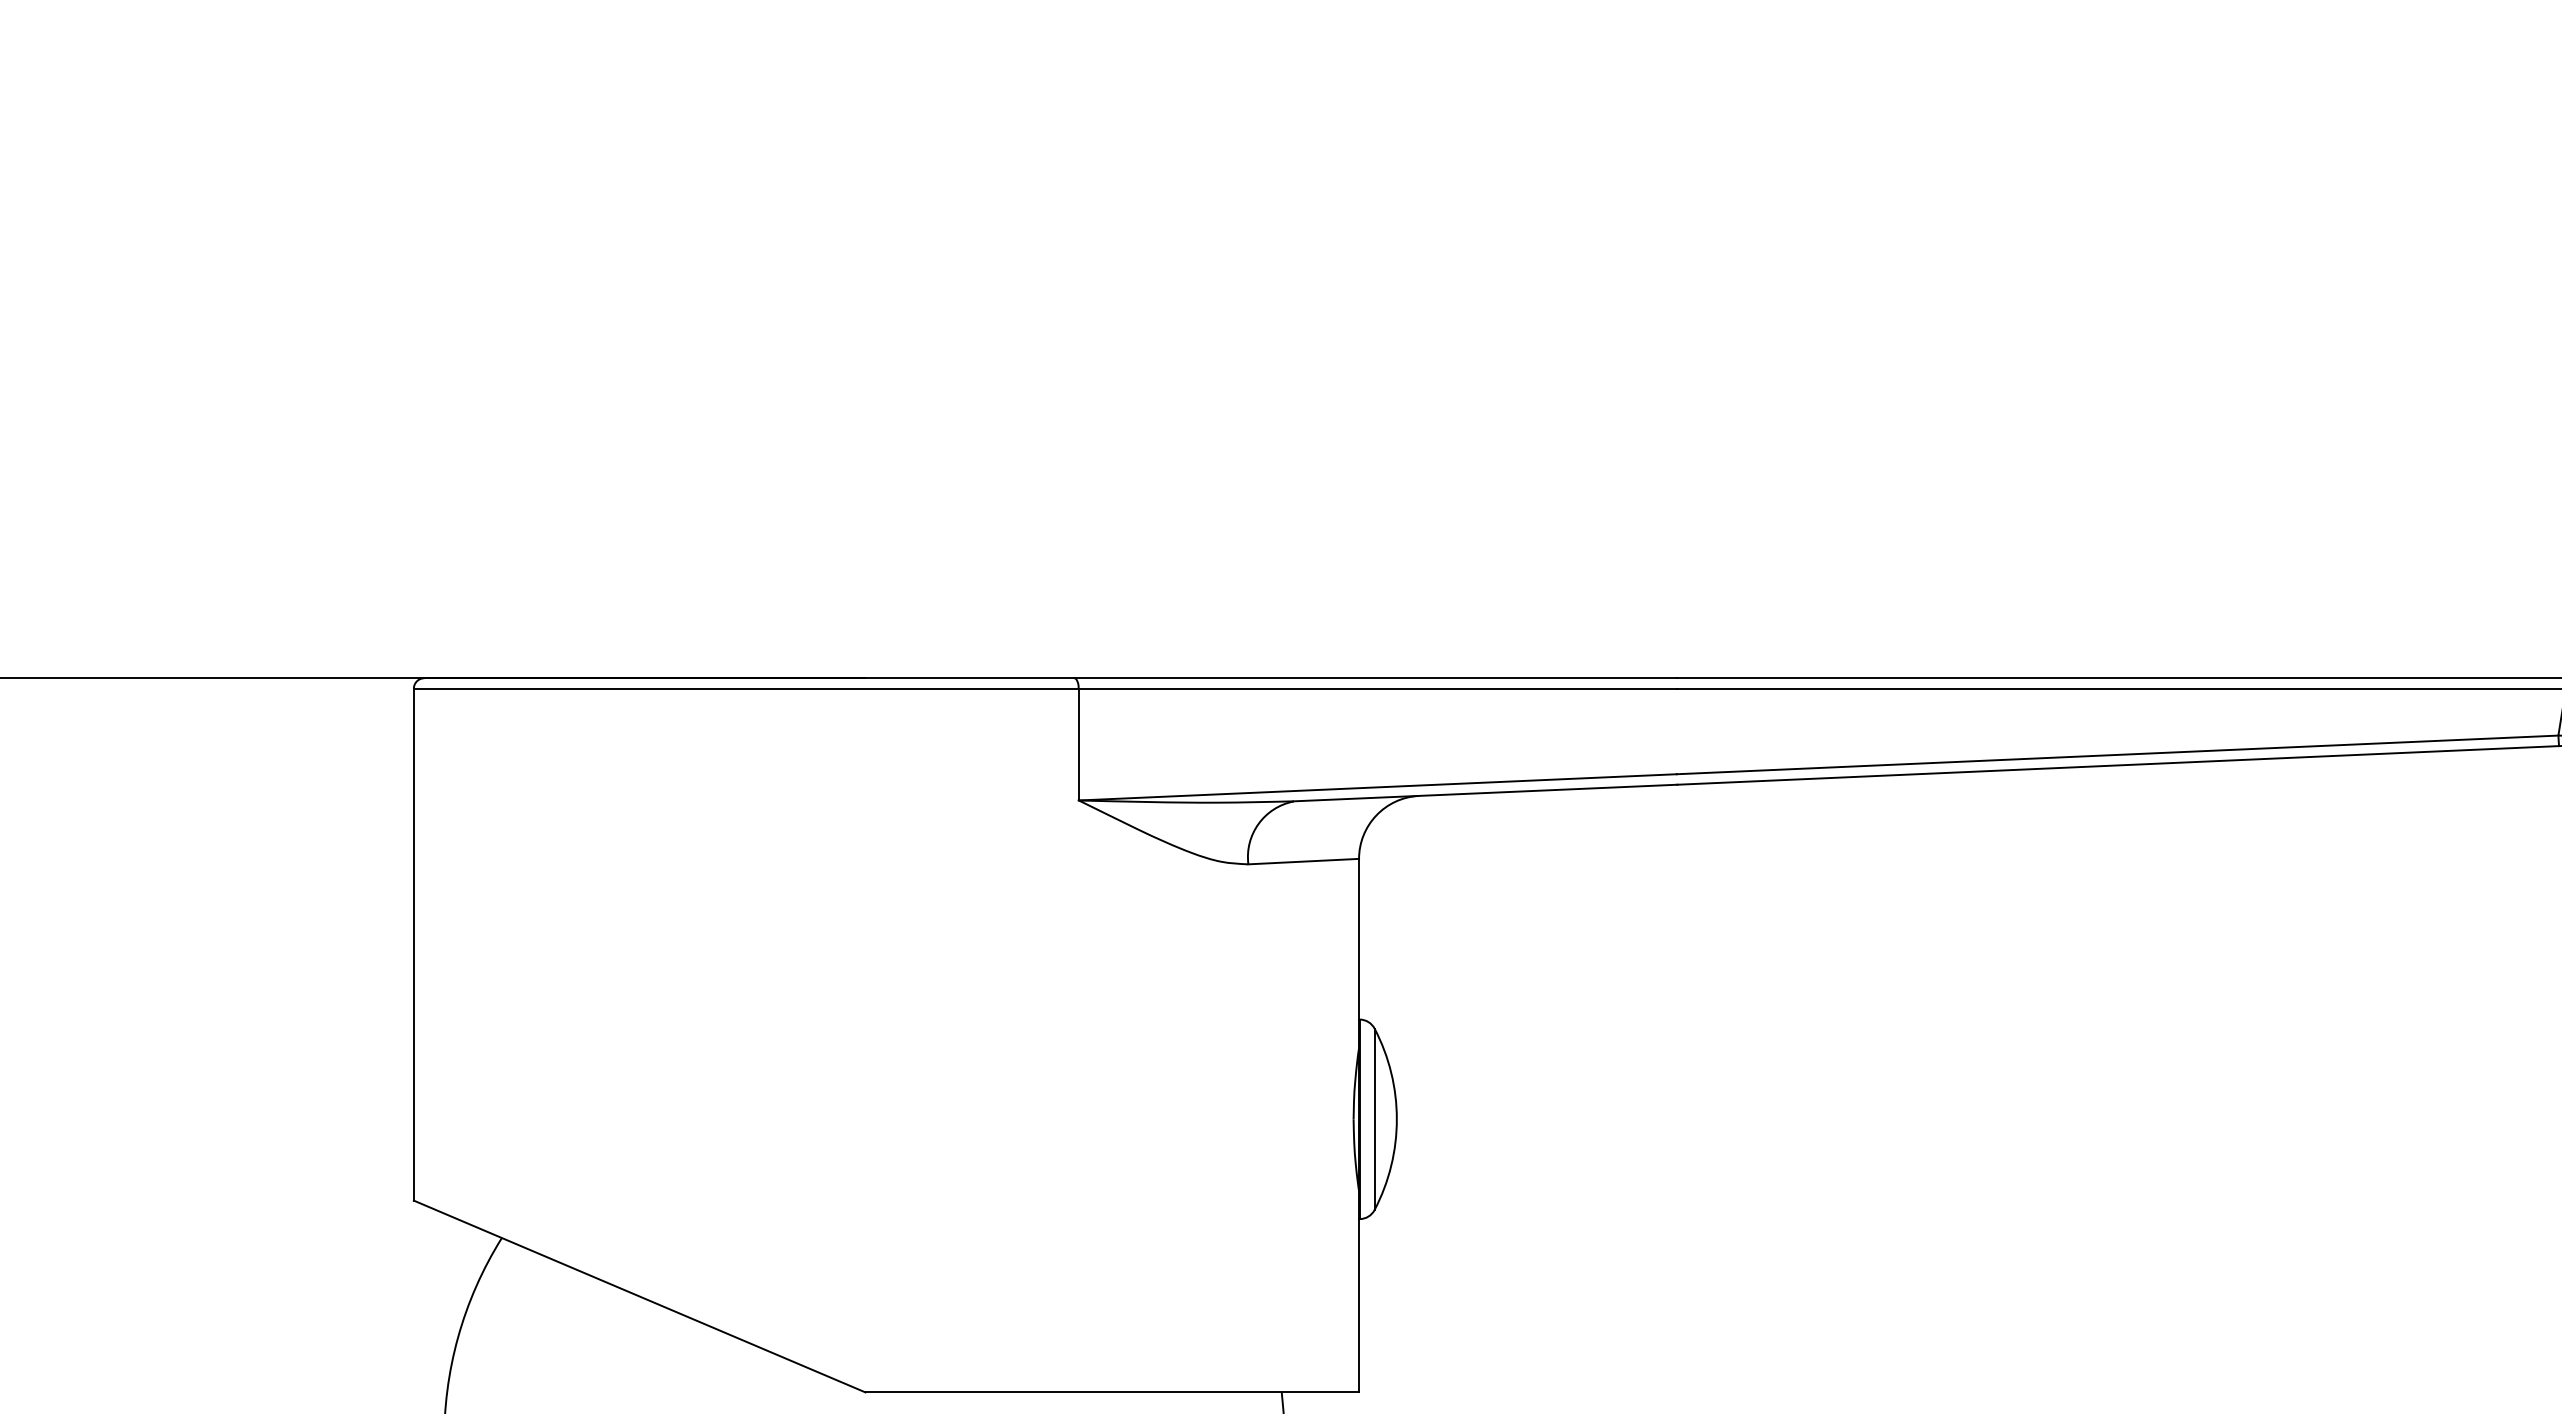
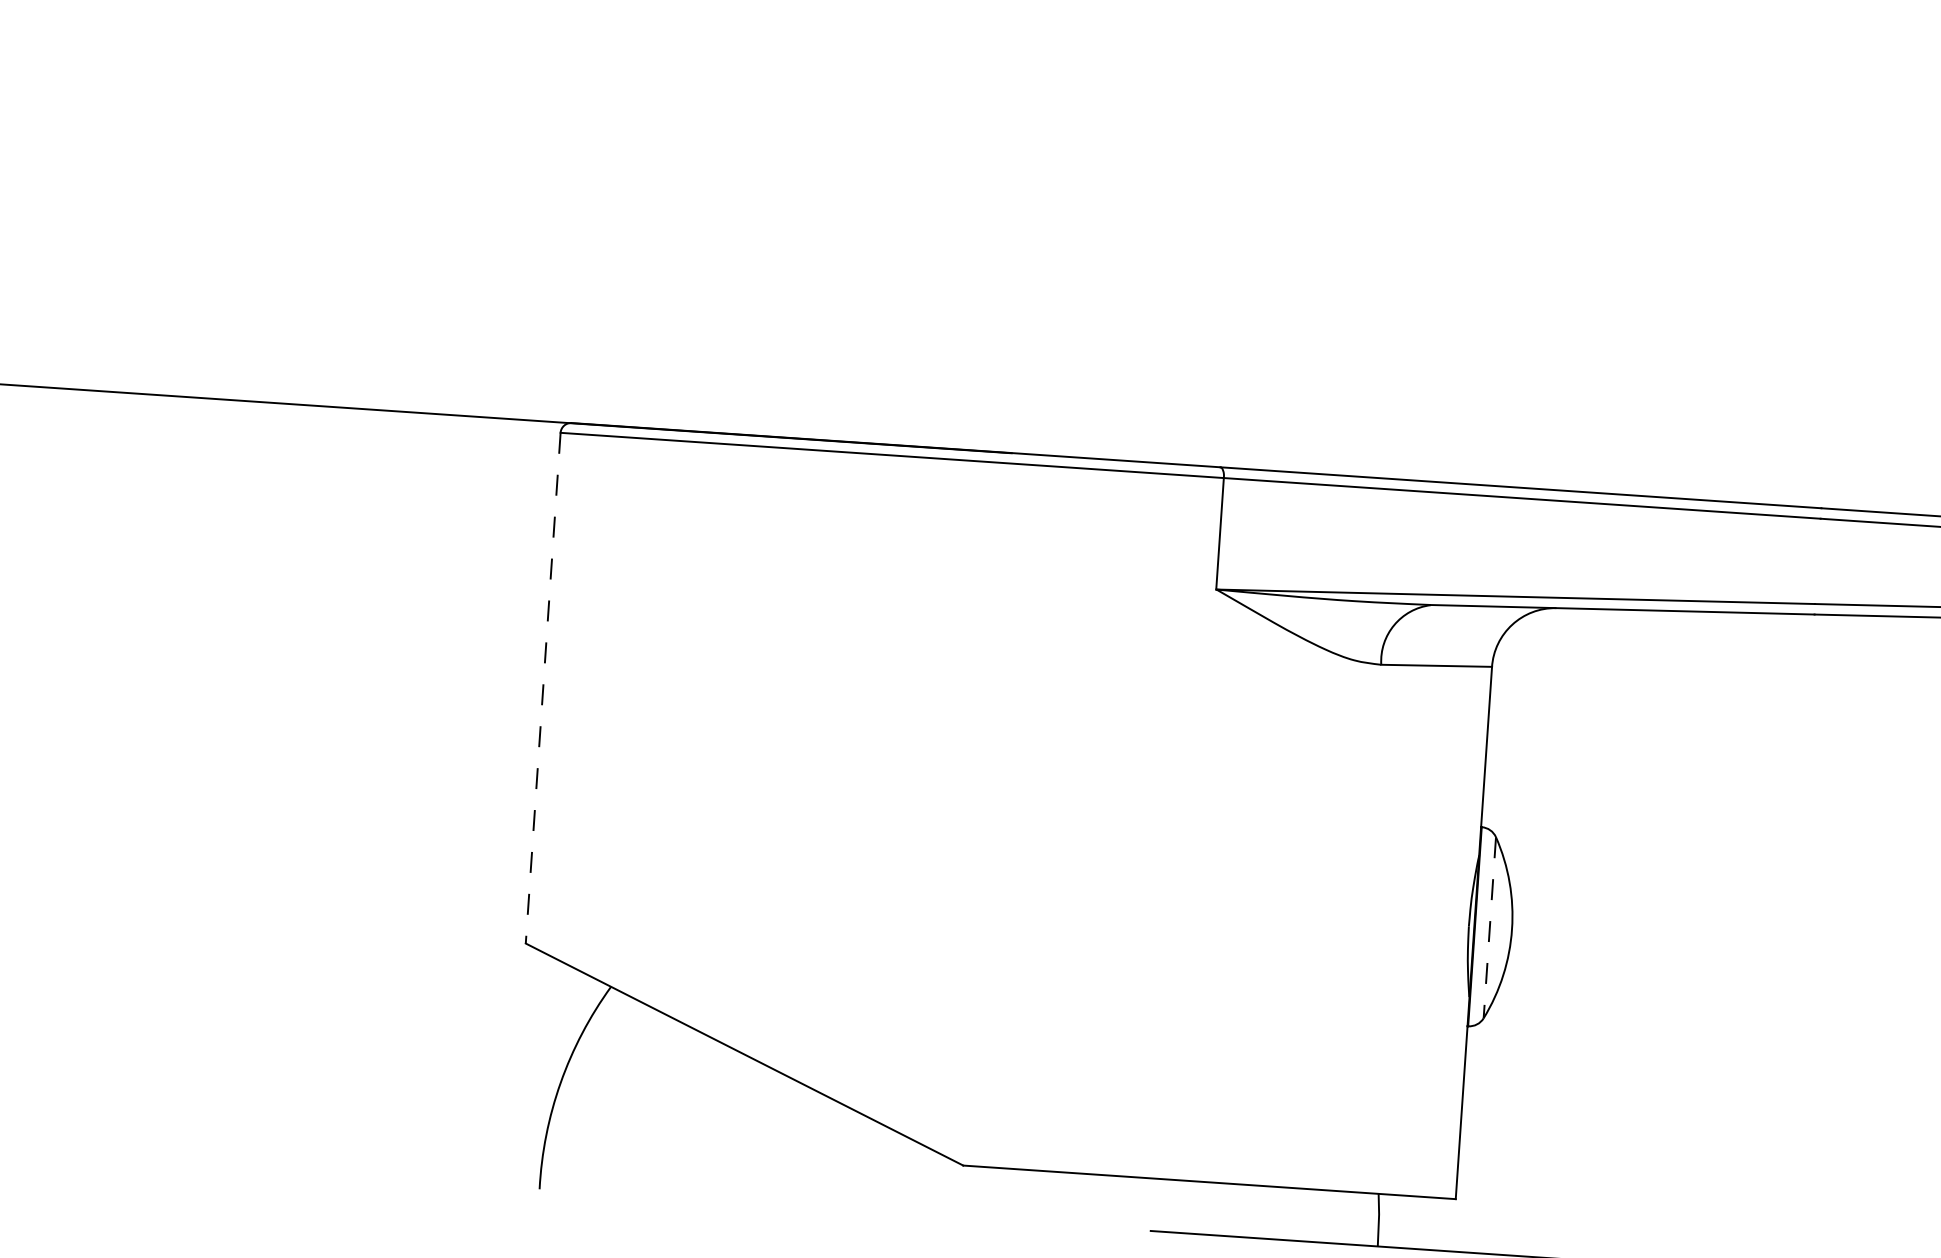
line: (413, 944) -> (542, 687), solid -> dashed
line: (1374, 1119) -> (1489, 927), solid -> dashed

